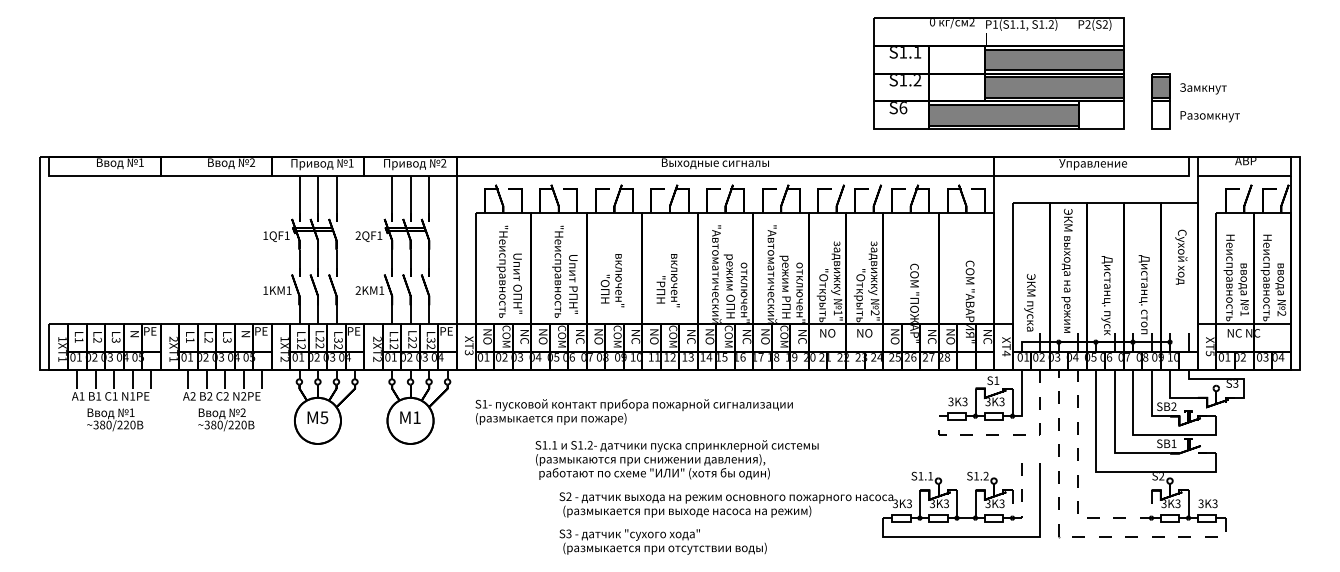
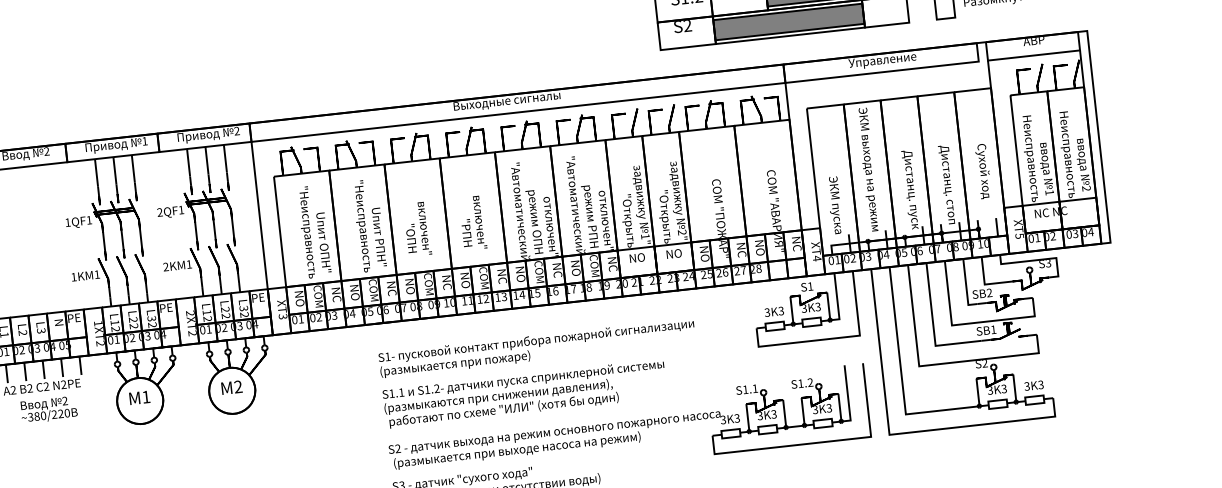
text: (903, 108) -> (687, 26), S6 -> S2
text: (1181, 256) -> (983, 170), moved
text: (633, 411) -> (536, 347), moved
text: (324, 417) -> (146, 396), 5 -> 1
text: (416, 417) -> (237, 386), 1 -> 2
line: (1012, 434) -> (832, 338), dashed -> solid
text: (676, 459) -> (524, 393), moved
line: (1077, 496) -> (903, 392), dashed -> solid
line: (1021, 510) -> (849, 412), dashed -> solid
line: (1067, 536) -> (897, 433), dashed -> solid

